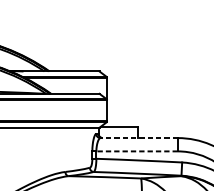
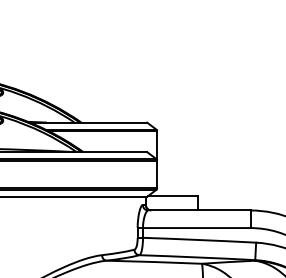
line: (138, 138) -> (198, 210), dashed -> solid
line: (136, 151) -> (196, 228), dashed -> solid

